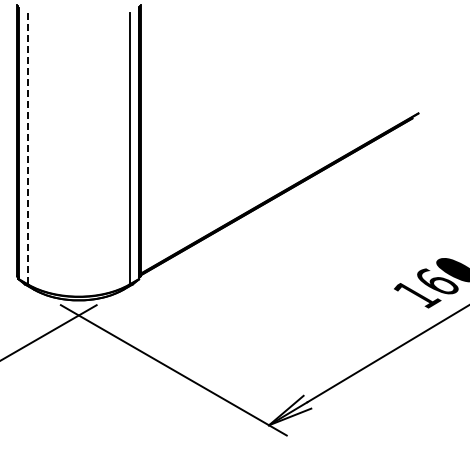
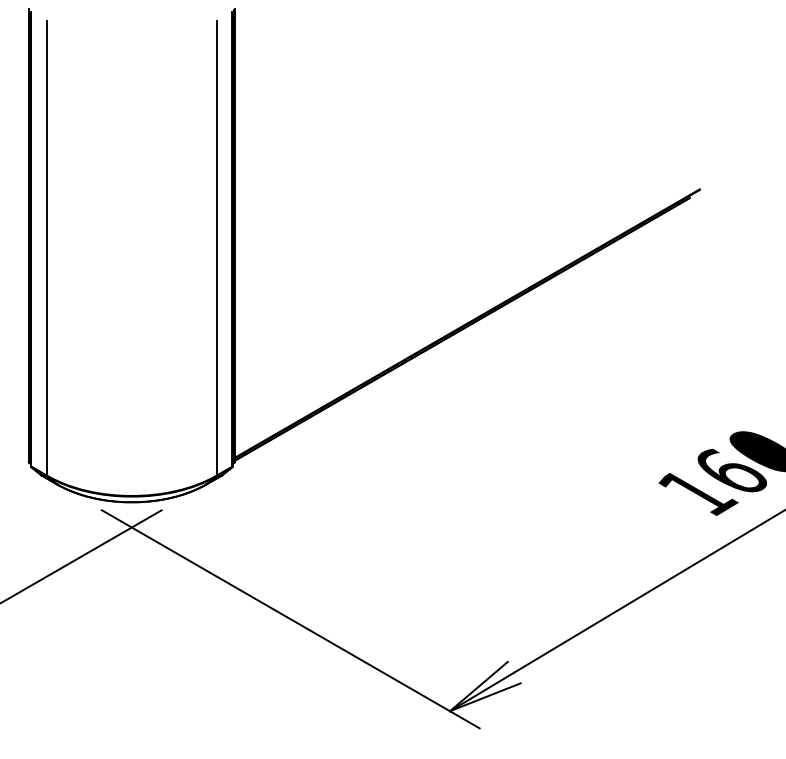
line: (28, 148) -> (47, 248), dashed -> solid

